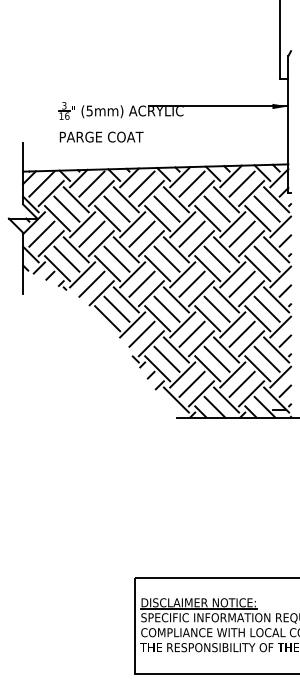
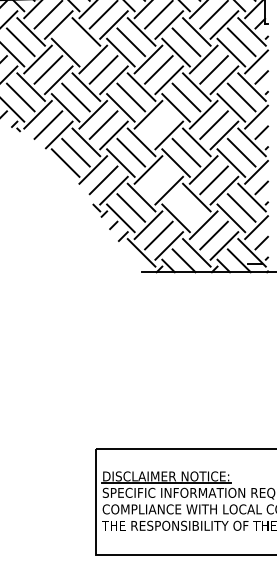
line: (116, 208) -> (75, 41), removed
line: (191, 283) -> (158, 124), removed
line: (191, 333) -> (158, 179), removed
line: (216, 358) -> (185, 207), removed

